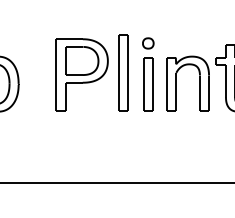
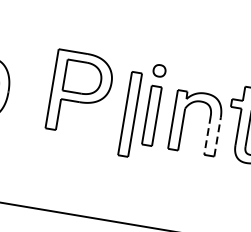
part: (123, 72) -> (129, 113), moved
line: (199, 93) -> (206, 135), solid -> dashed
line: (209, 93) -> (218, 137), solid -> dashed

